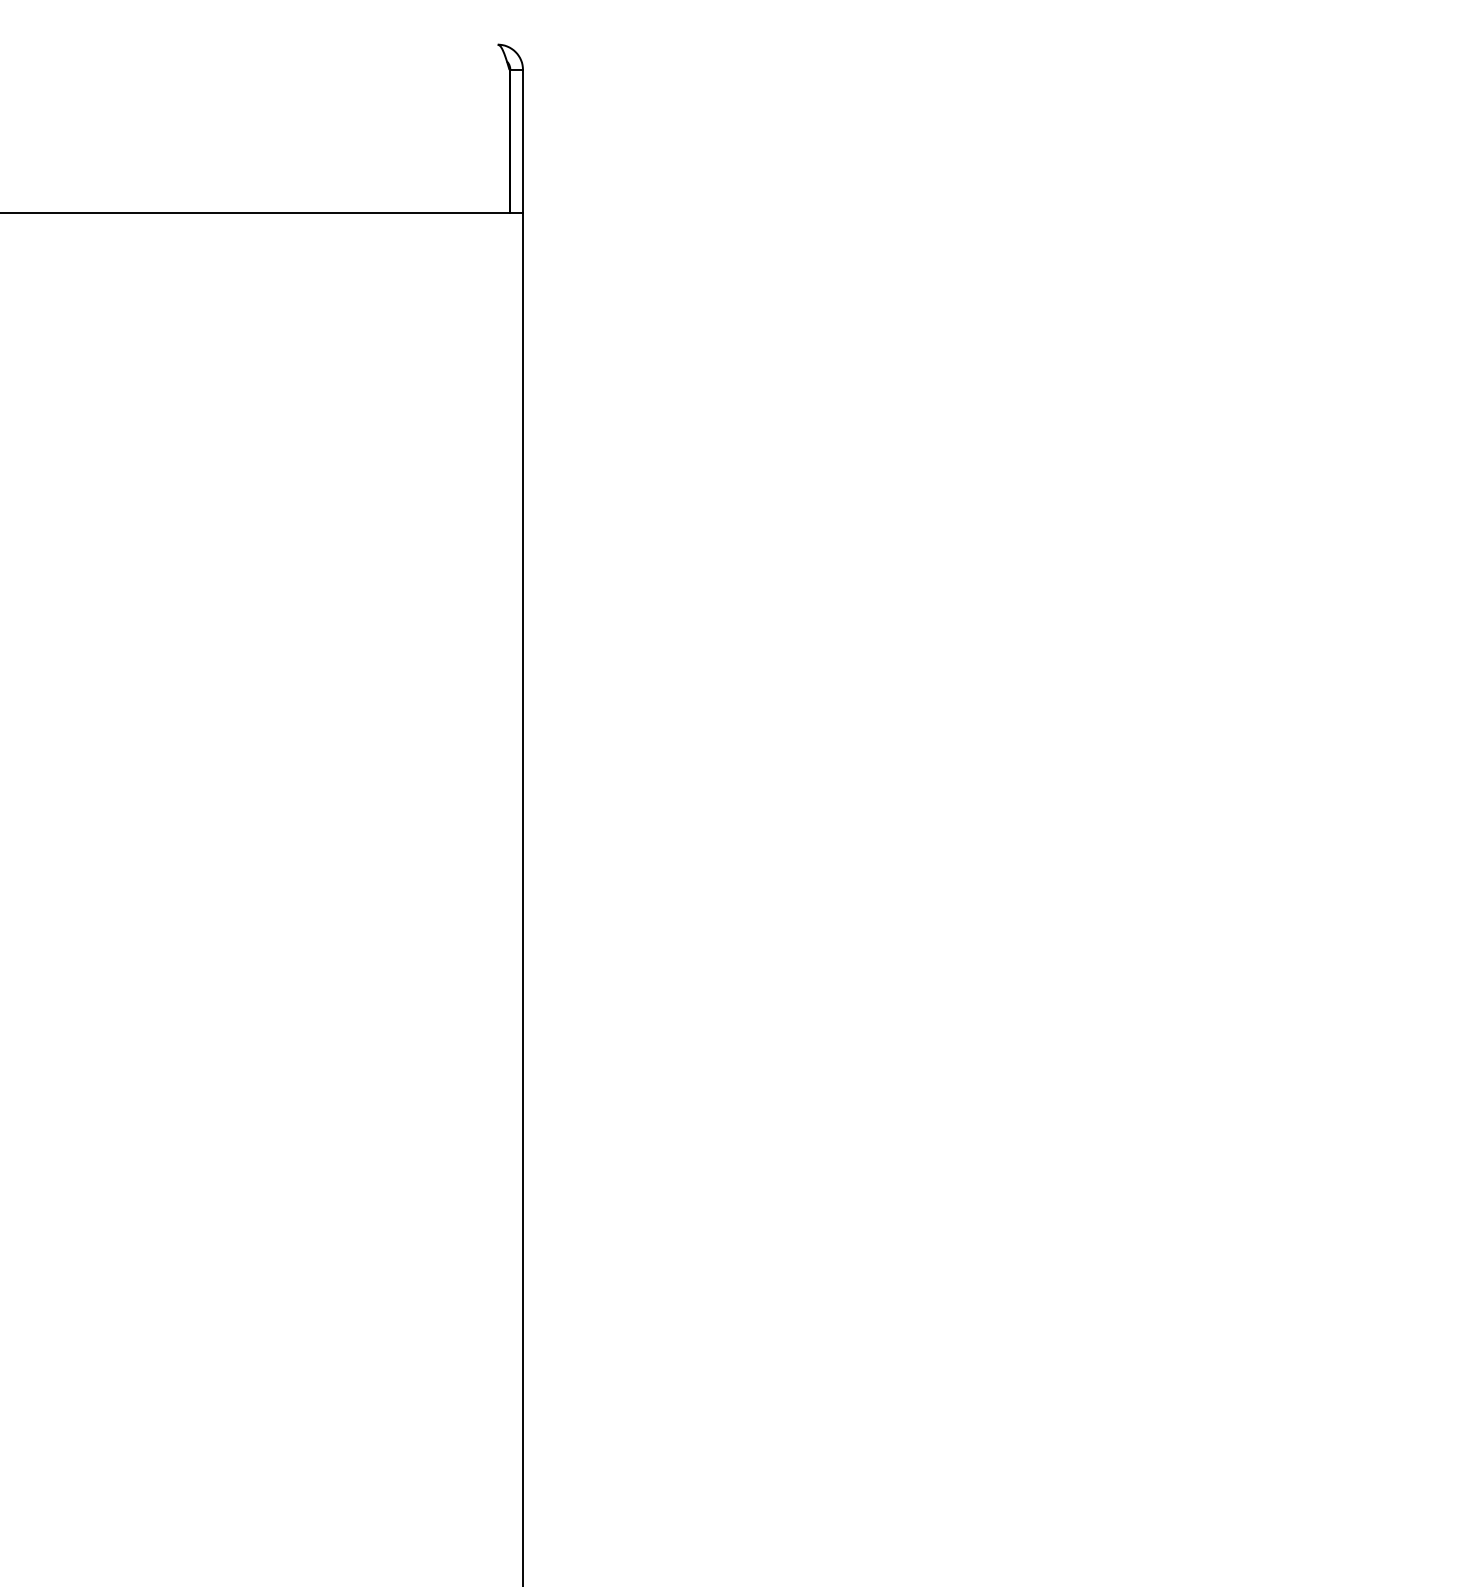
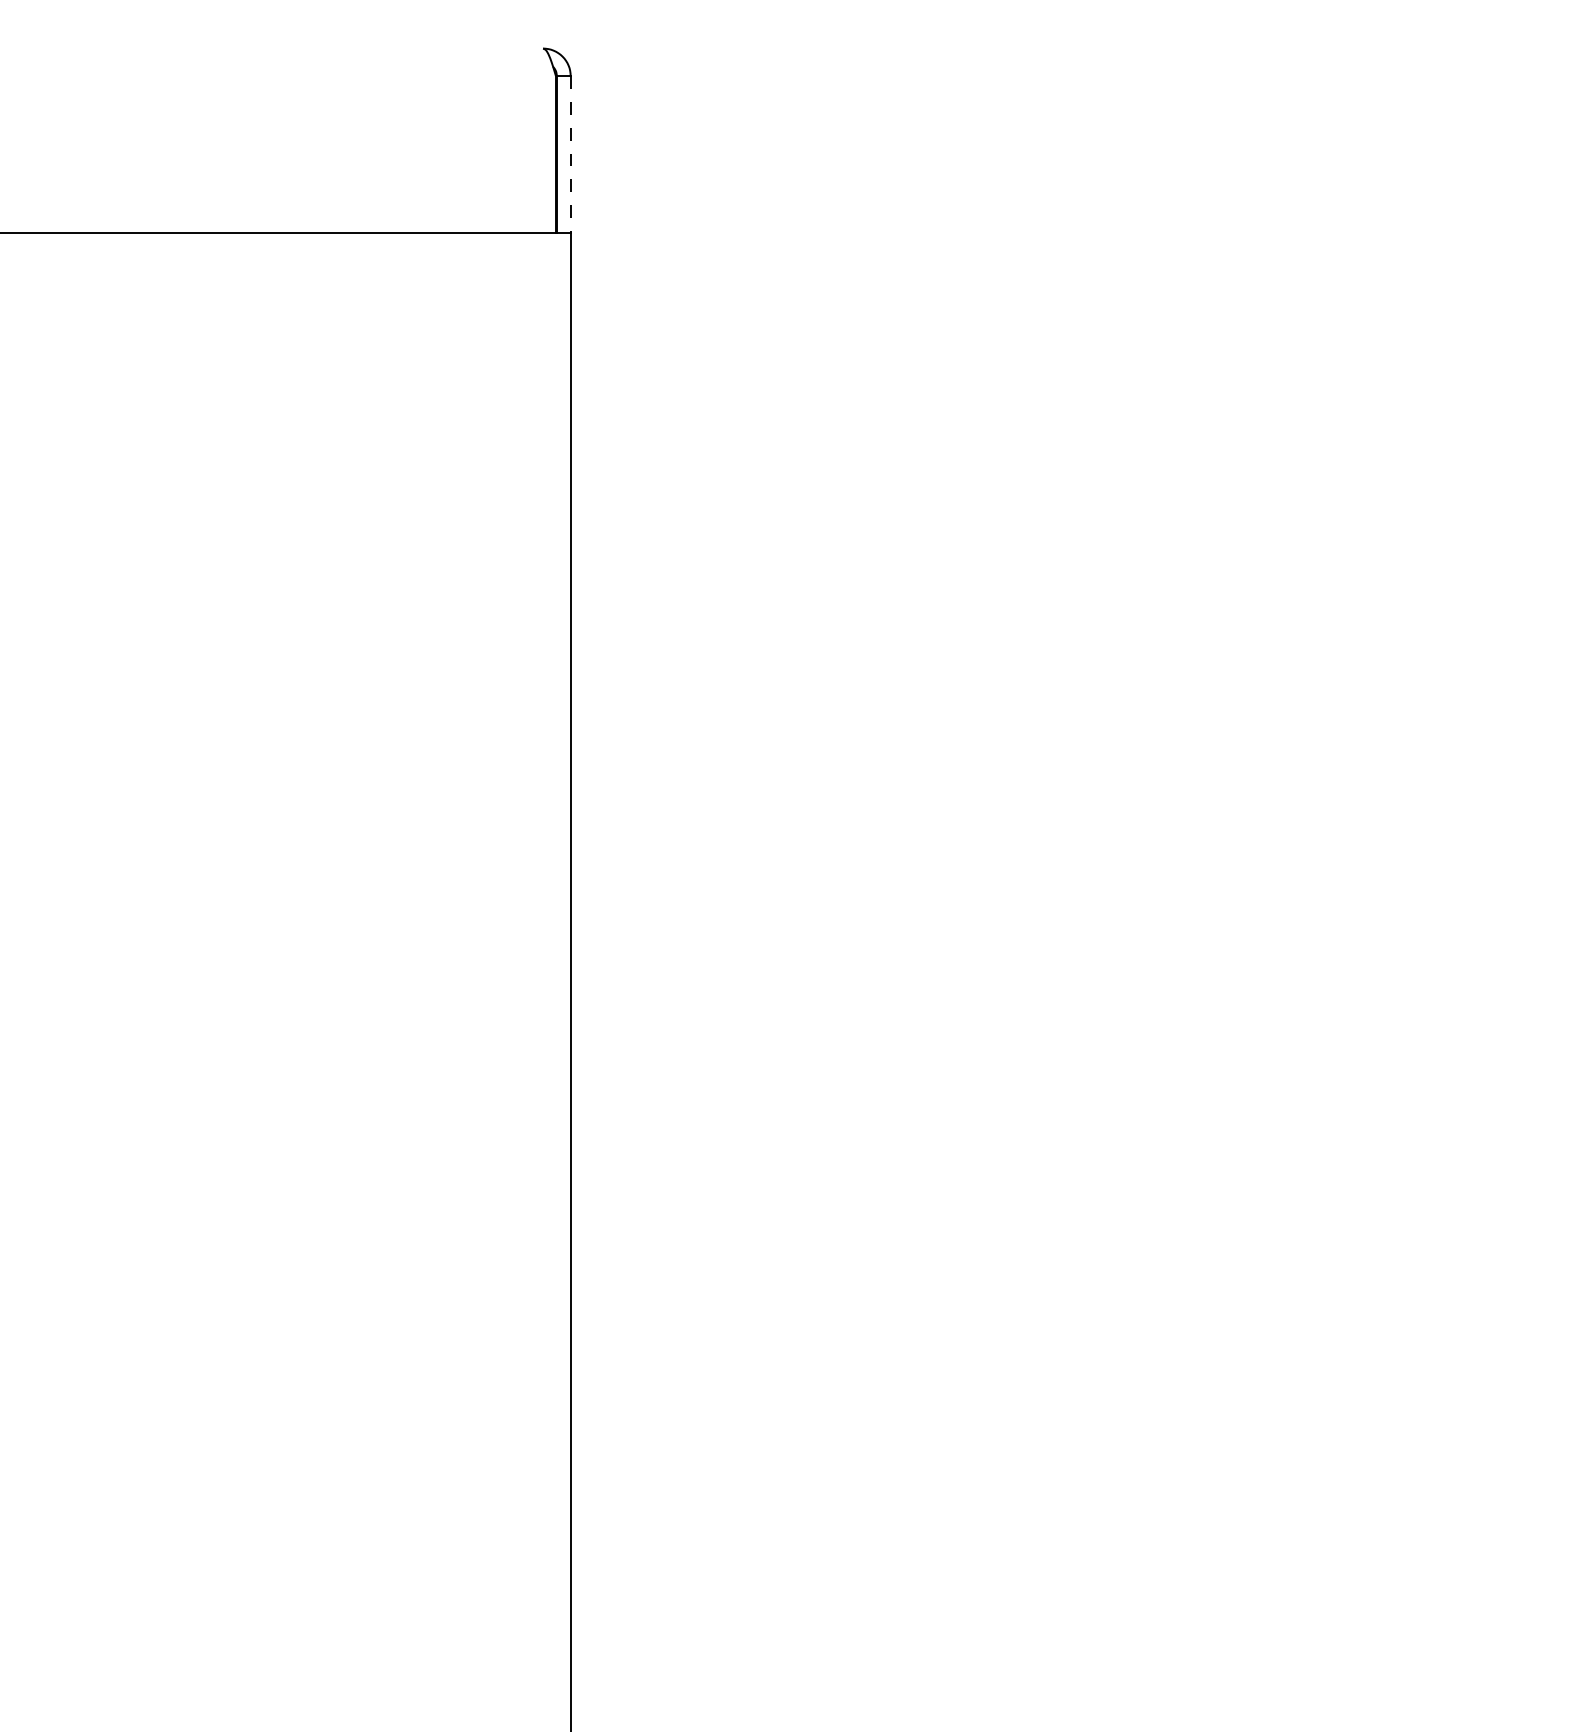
line: (522, 141) -> (570, 154), solid -> dashed

